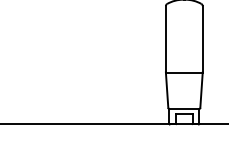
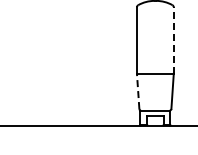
line: (202, 38) -> (173, 39), solid -> dashed
line: (167, 90) -> (138, 91), solid -> dashed

